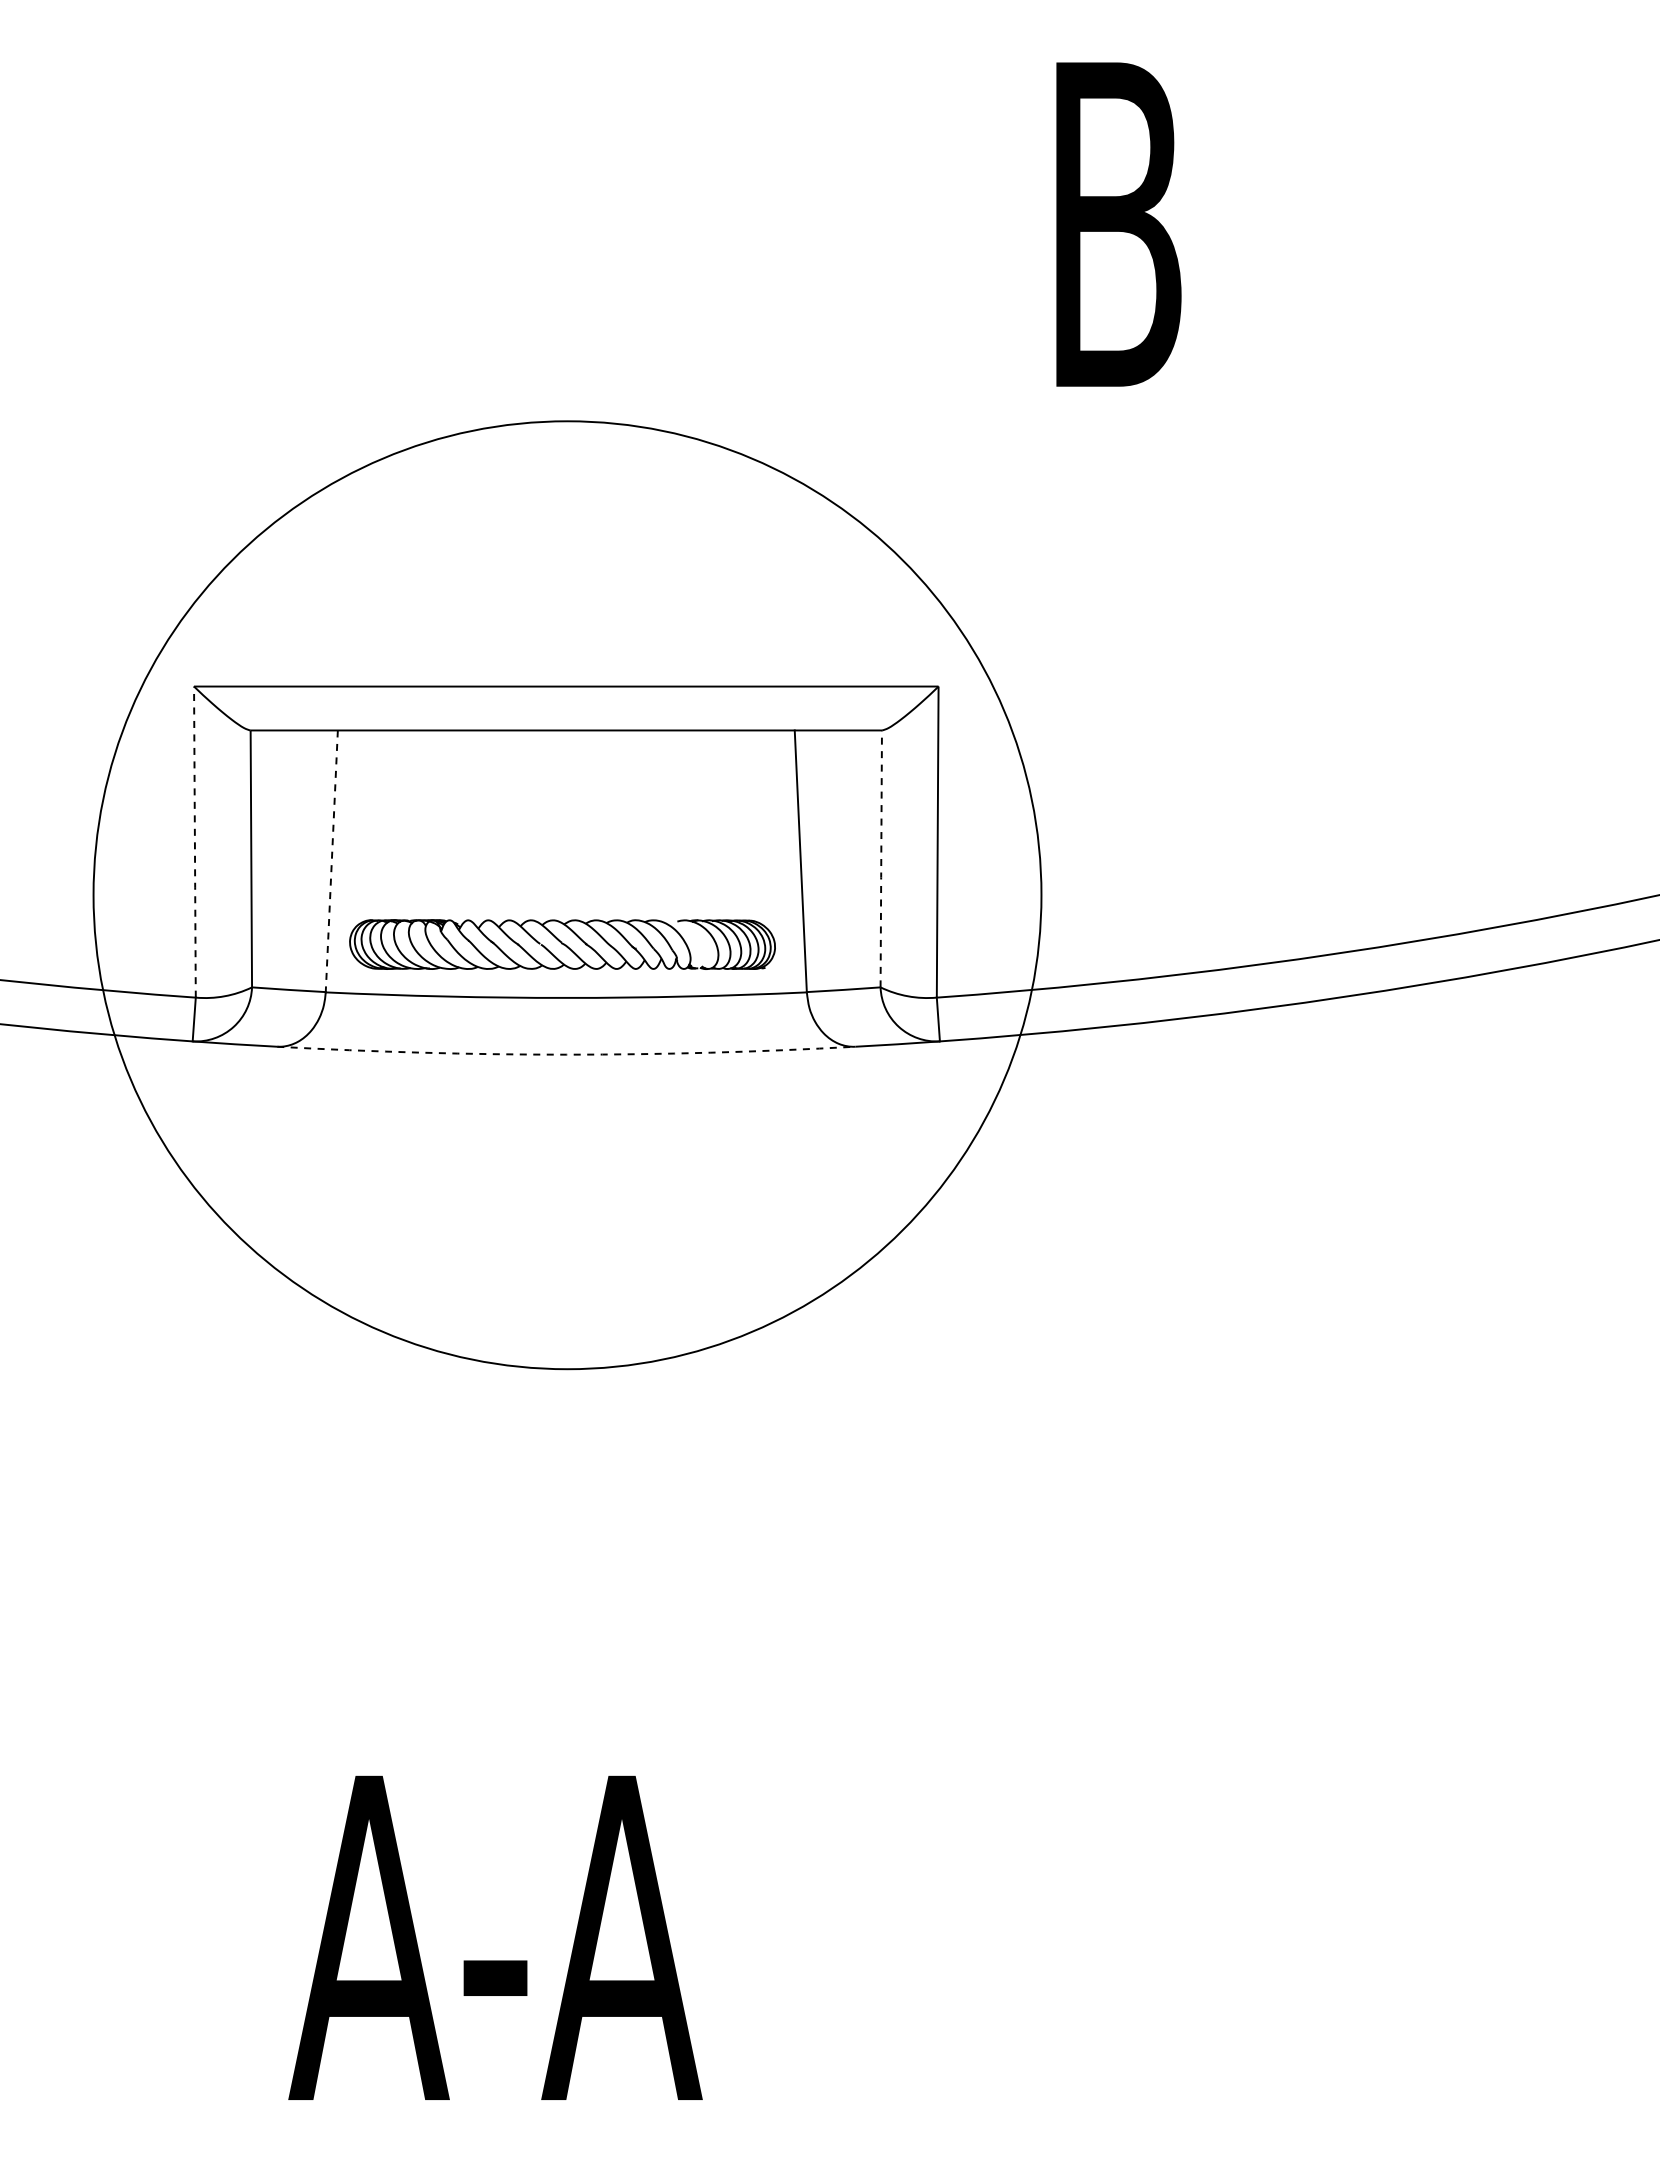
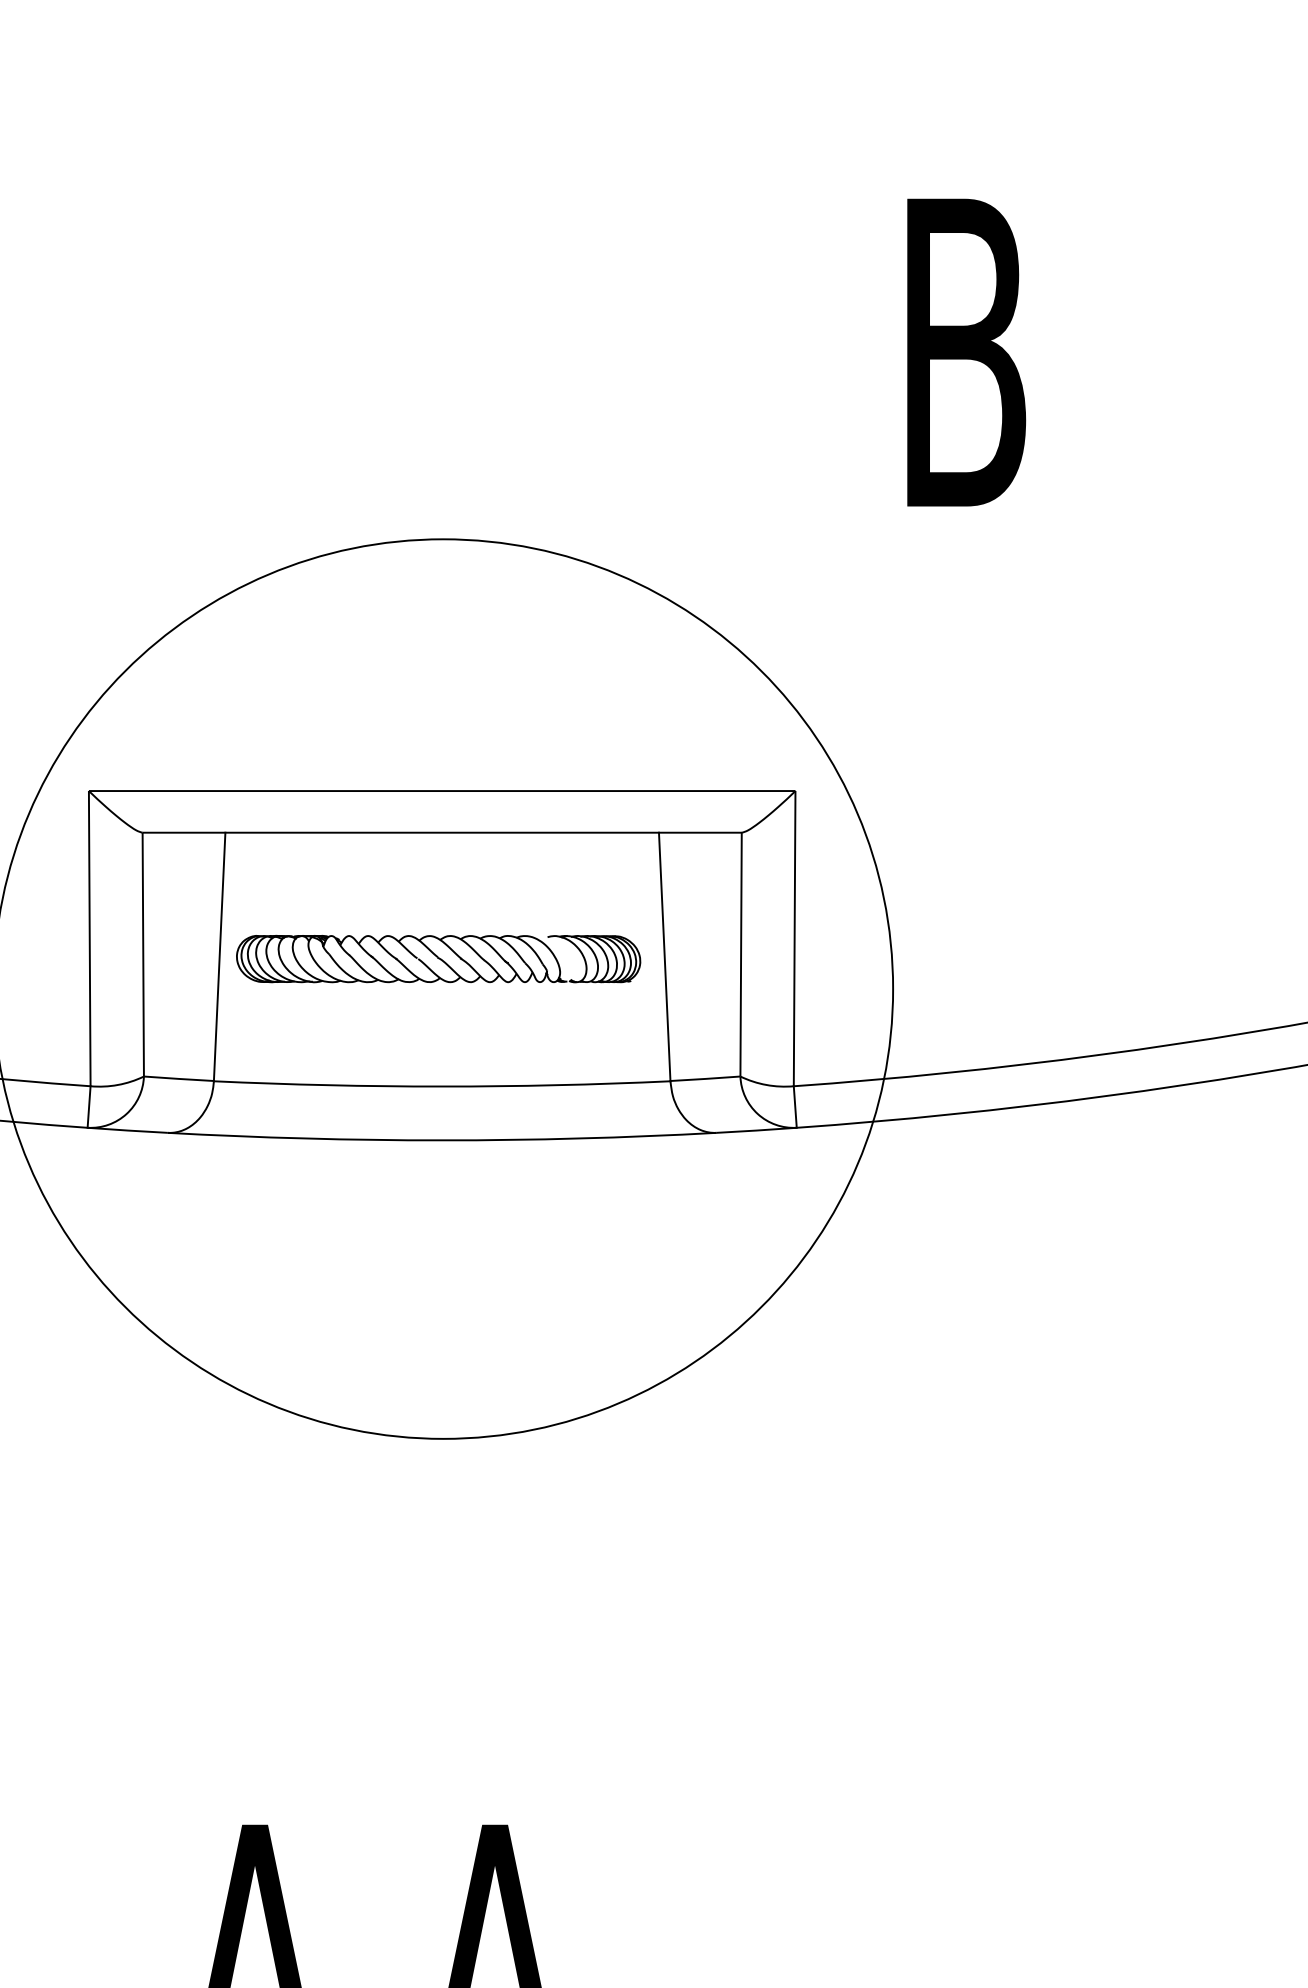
line: (194, 842) -> (89, 939), dashed -> solid
line: (881, 859) -> (741, 955), dashed -> solid
line: (331, 861) -> (219, 957), dashed -> solid
part: (562, 944) -> (438, 958), moved
arc: (566, 1054) -> (442, 1140), dashed -> solid

